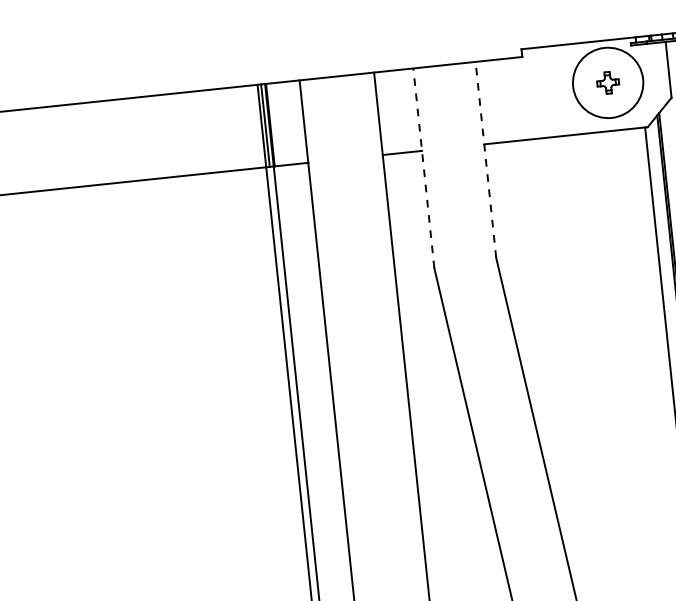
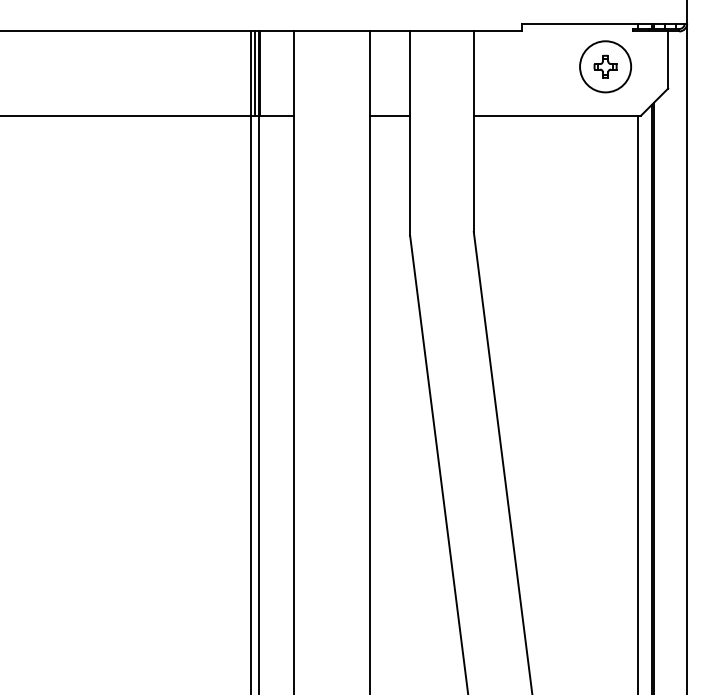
circle: (608, 82) -> (605, 66), size x0.71
line: (485, 159) -> (473, 131), dashed -> solid
line: (424, 168) -> (410, 133), dashed -> solid

